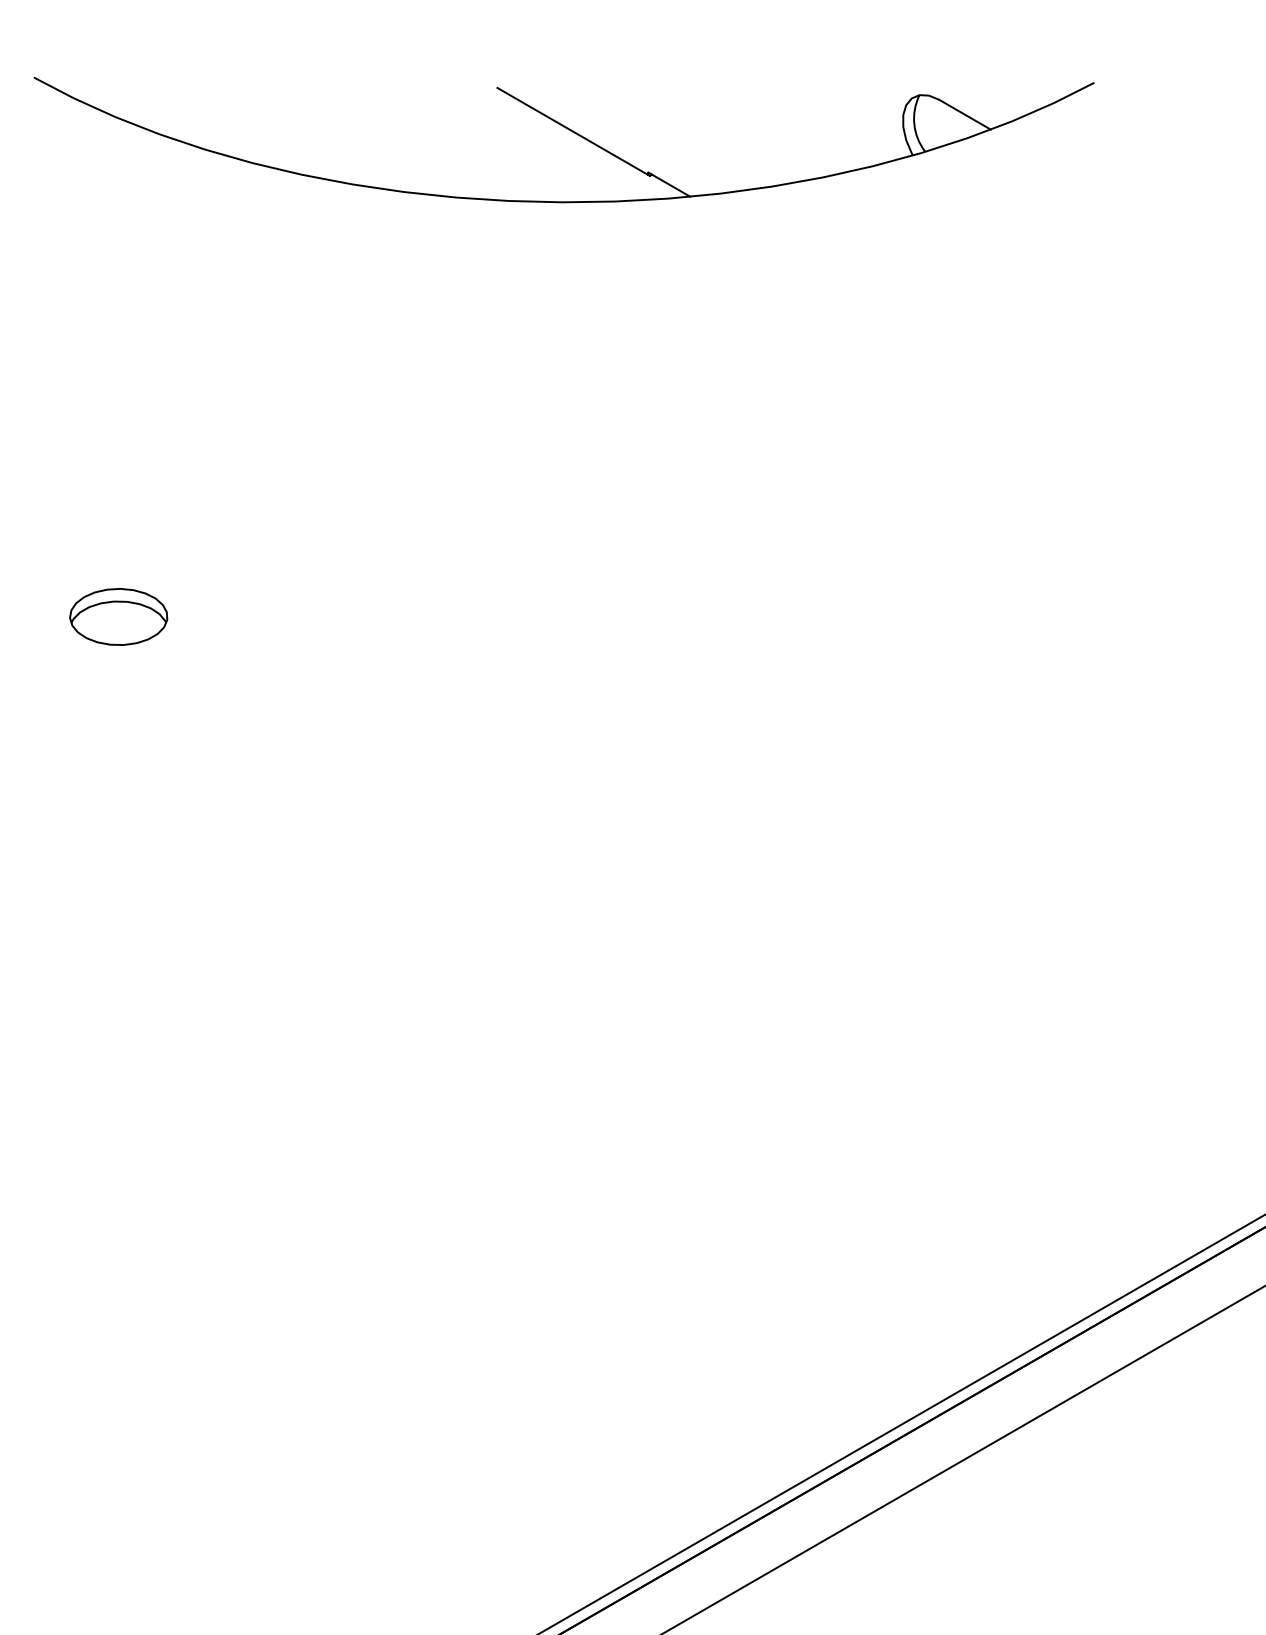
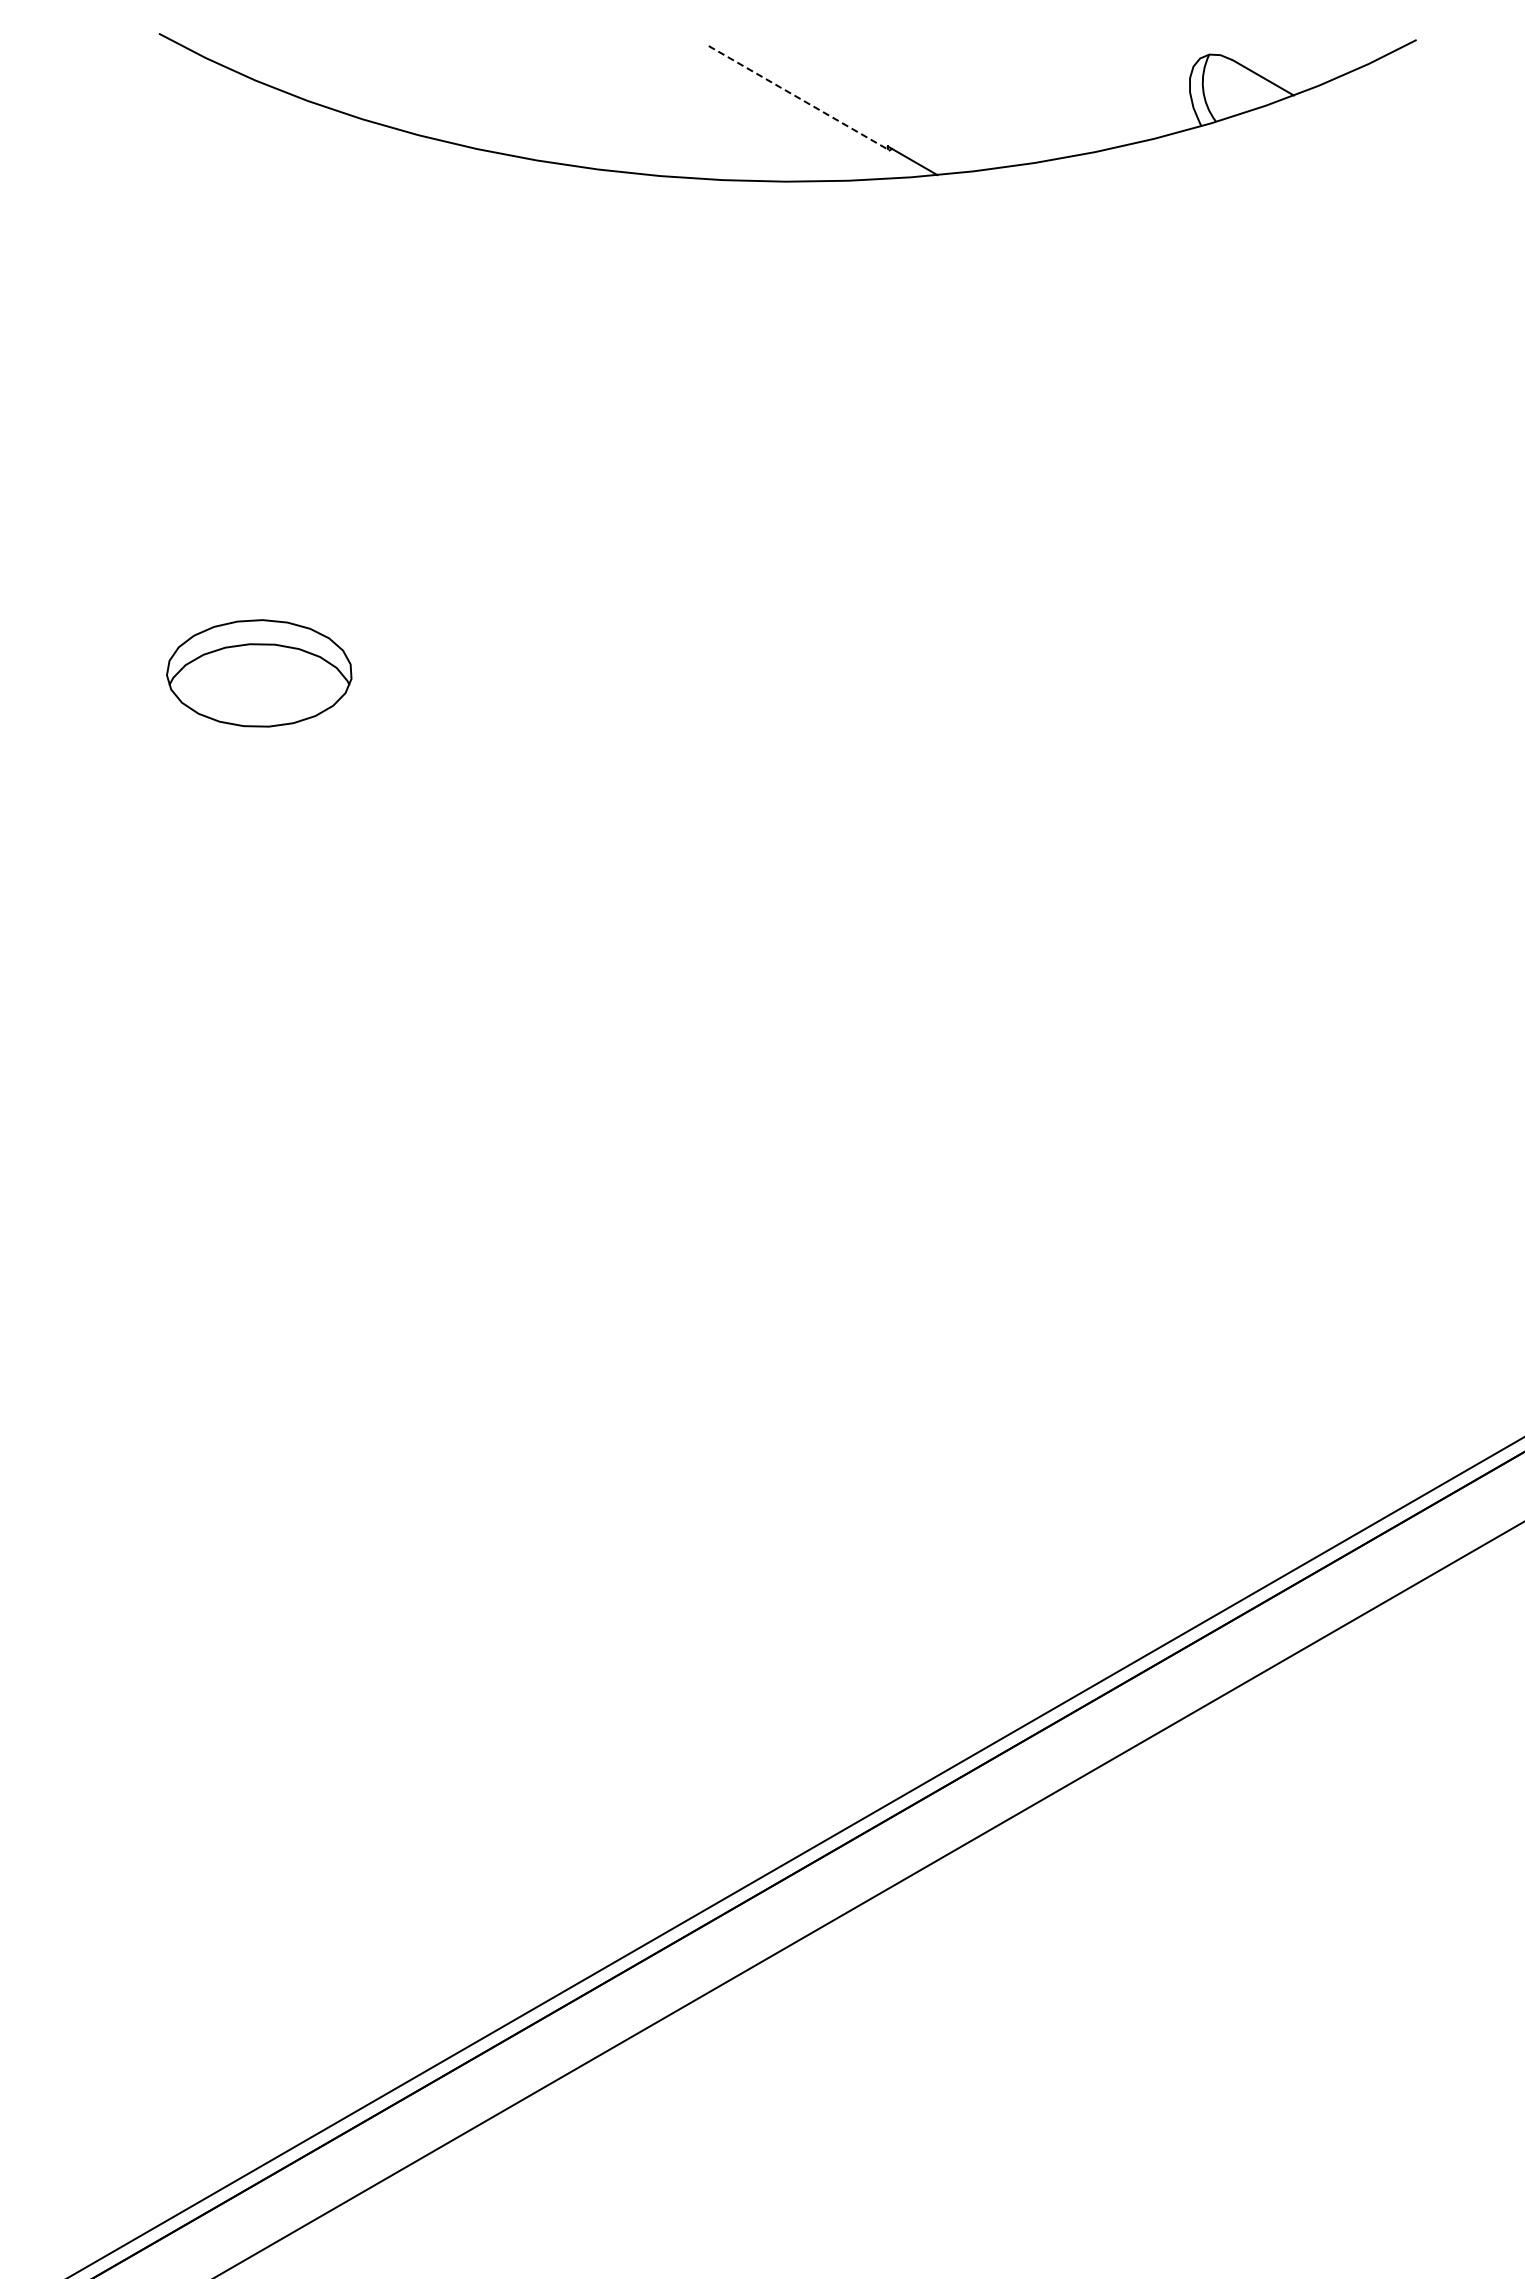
line: (573, 132) -> (799, 98), solid -> dashed
part: (118, 617) -> (259, 673), size x1.6

